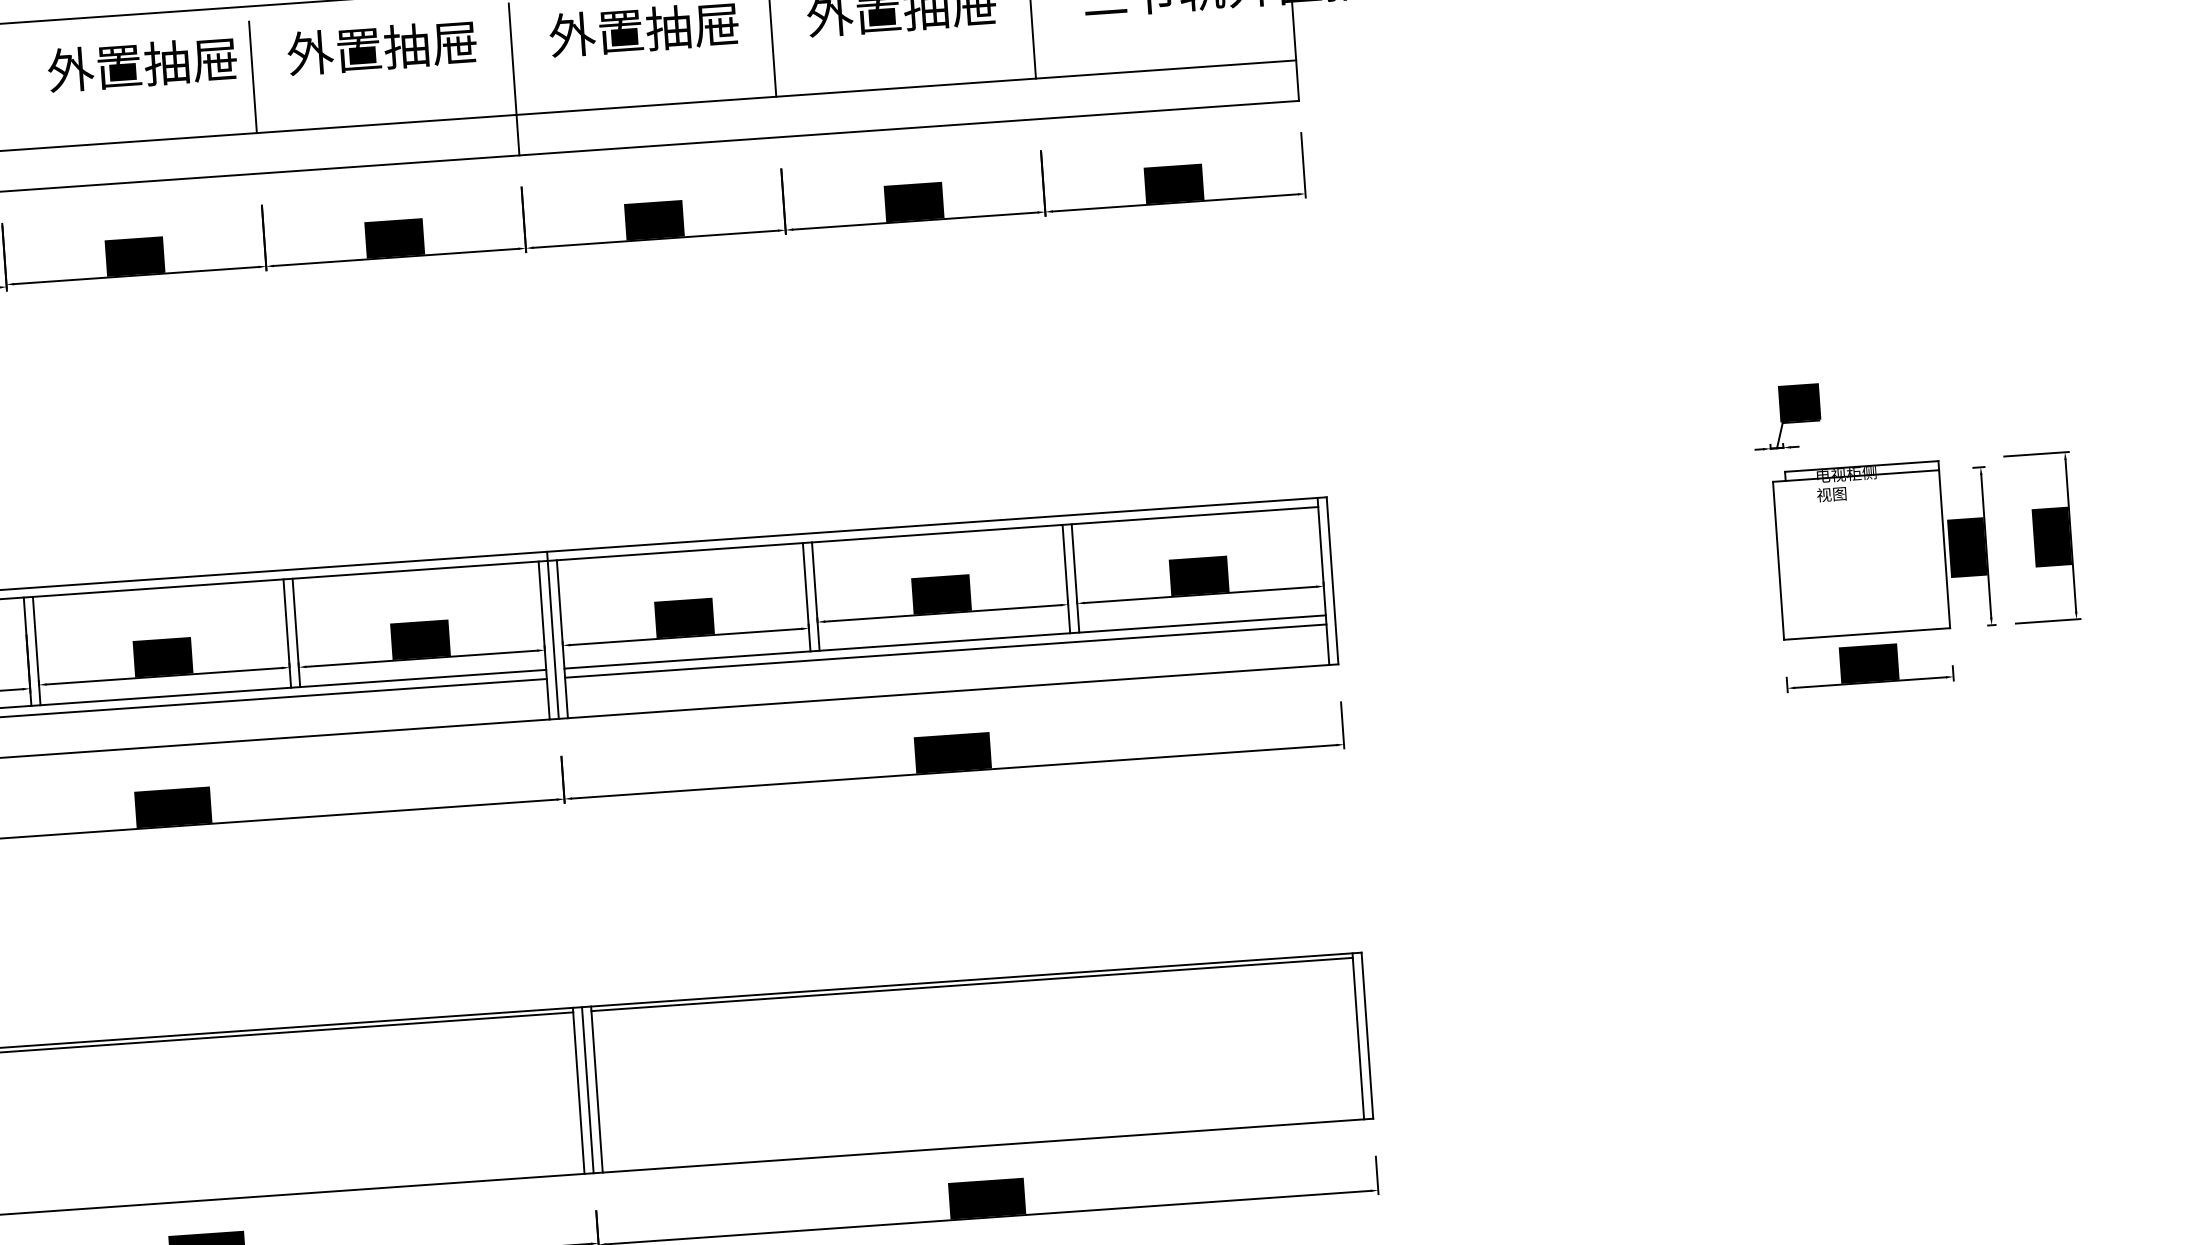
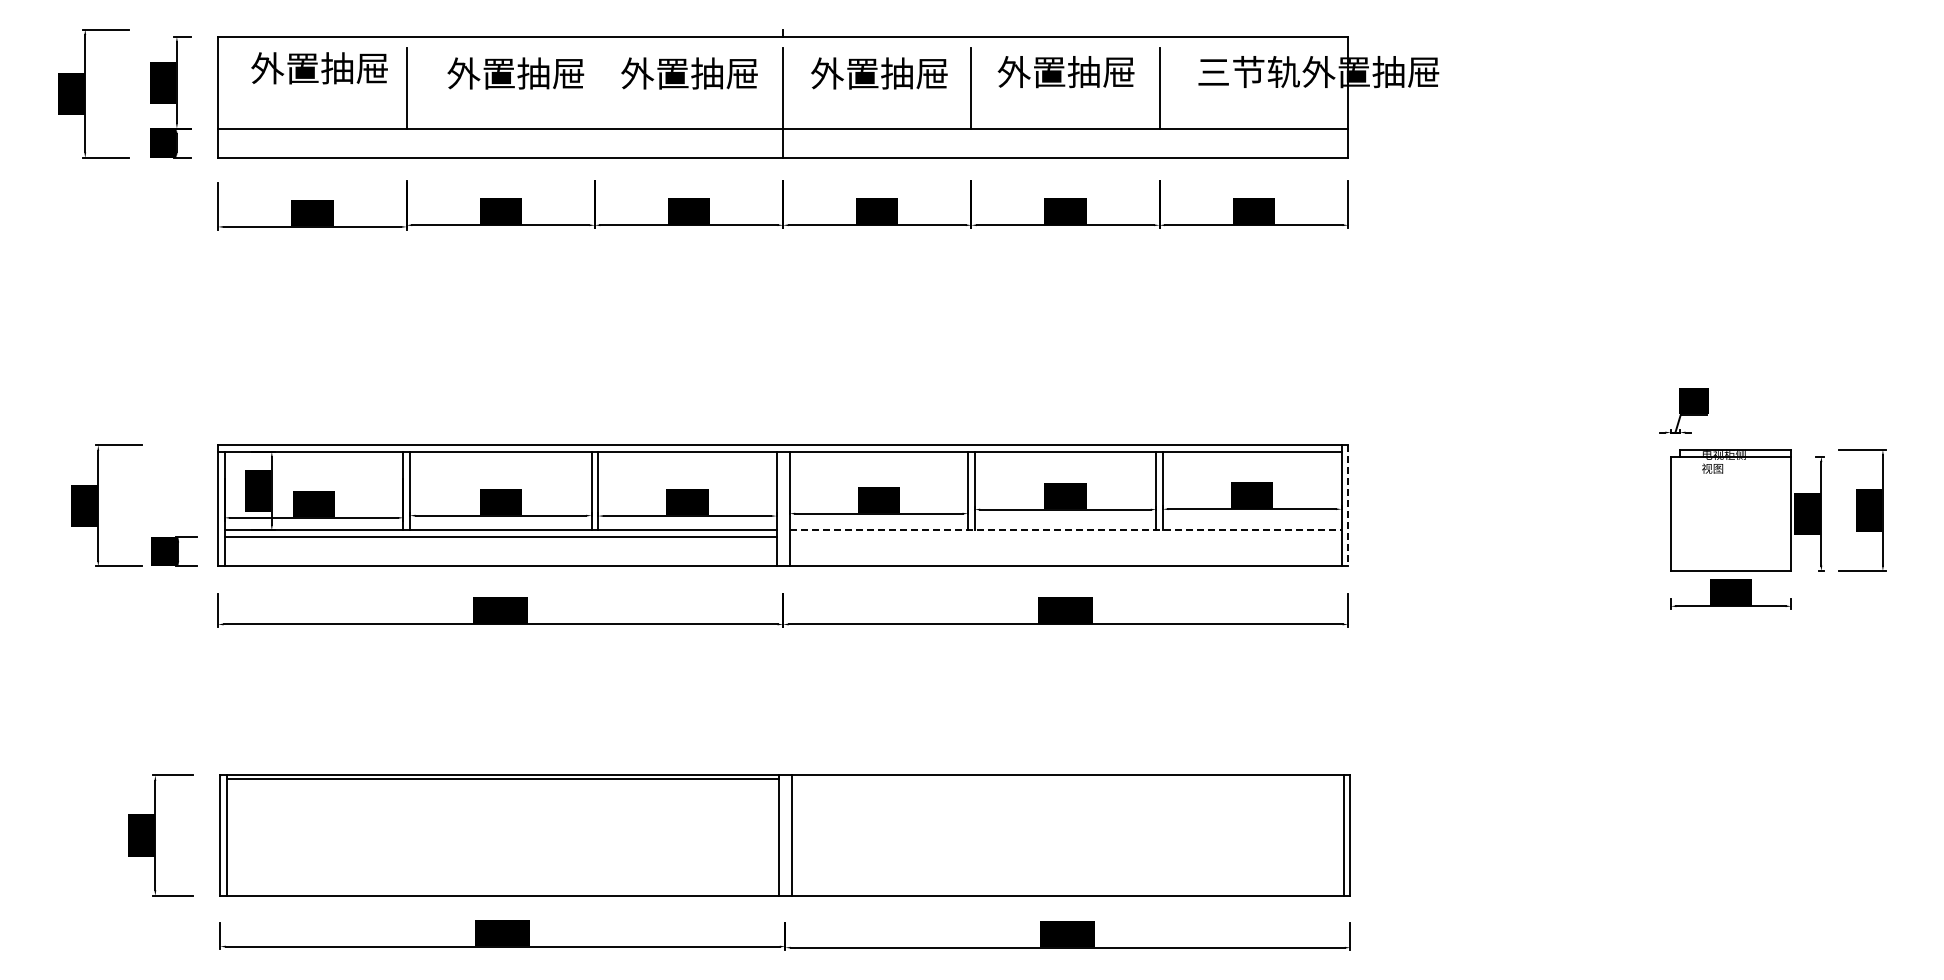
line: (252, 76) -> (594, 87), removed
line: (1332, 580) -> (1348, 505), solid -> dashed
line: (553, 634) -> (783, 505), removed
line: (944, 642) -> (1065, 530), solid -> dashed
line: (945, 650) -> (1065, 536), removed
line: (971, 984) -> (1067, 778), removed
line: (588, 1090) -> (785, 835), removed

